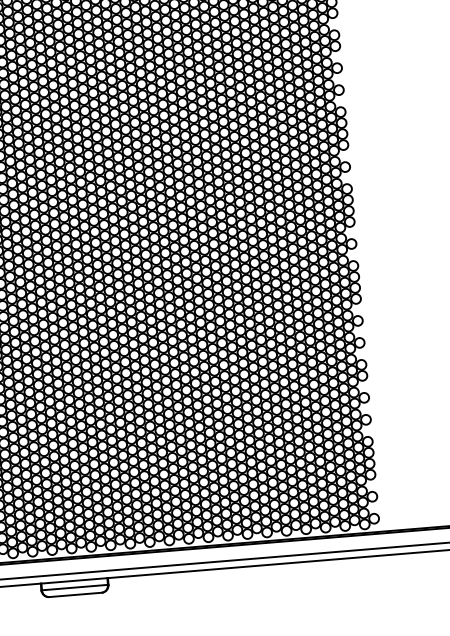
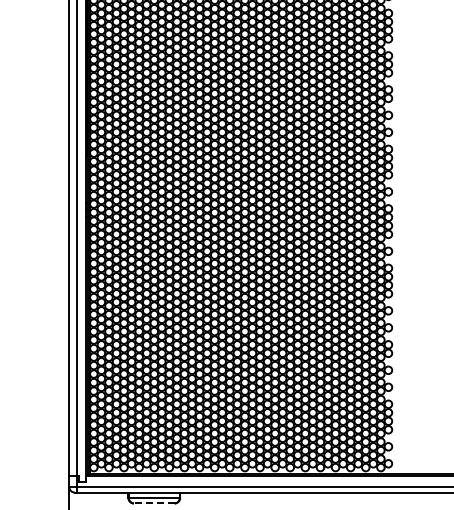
line: (74, 595) -> (153, 503), solid -> dashed

